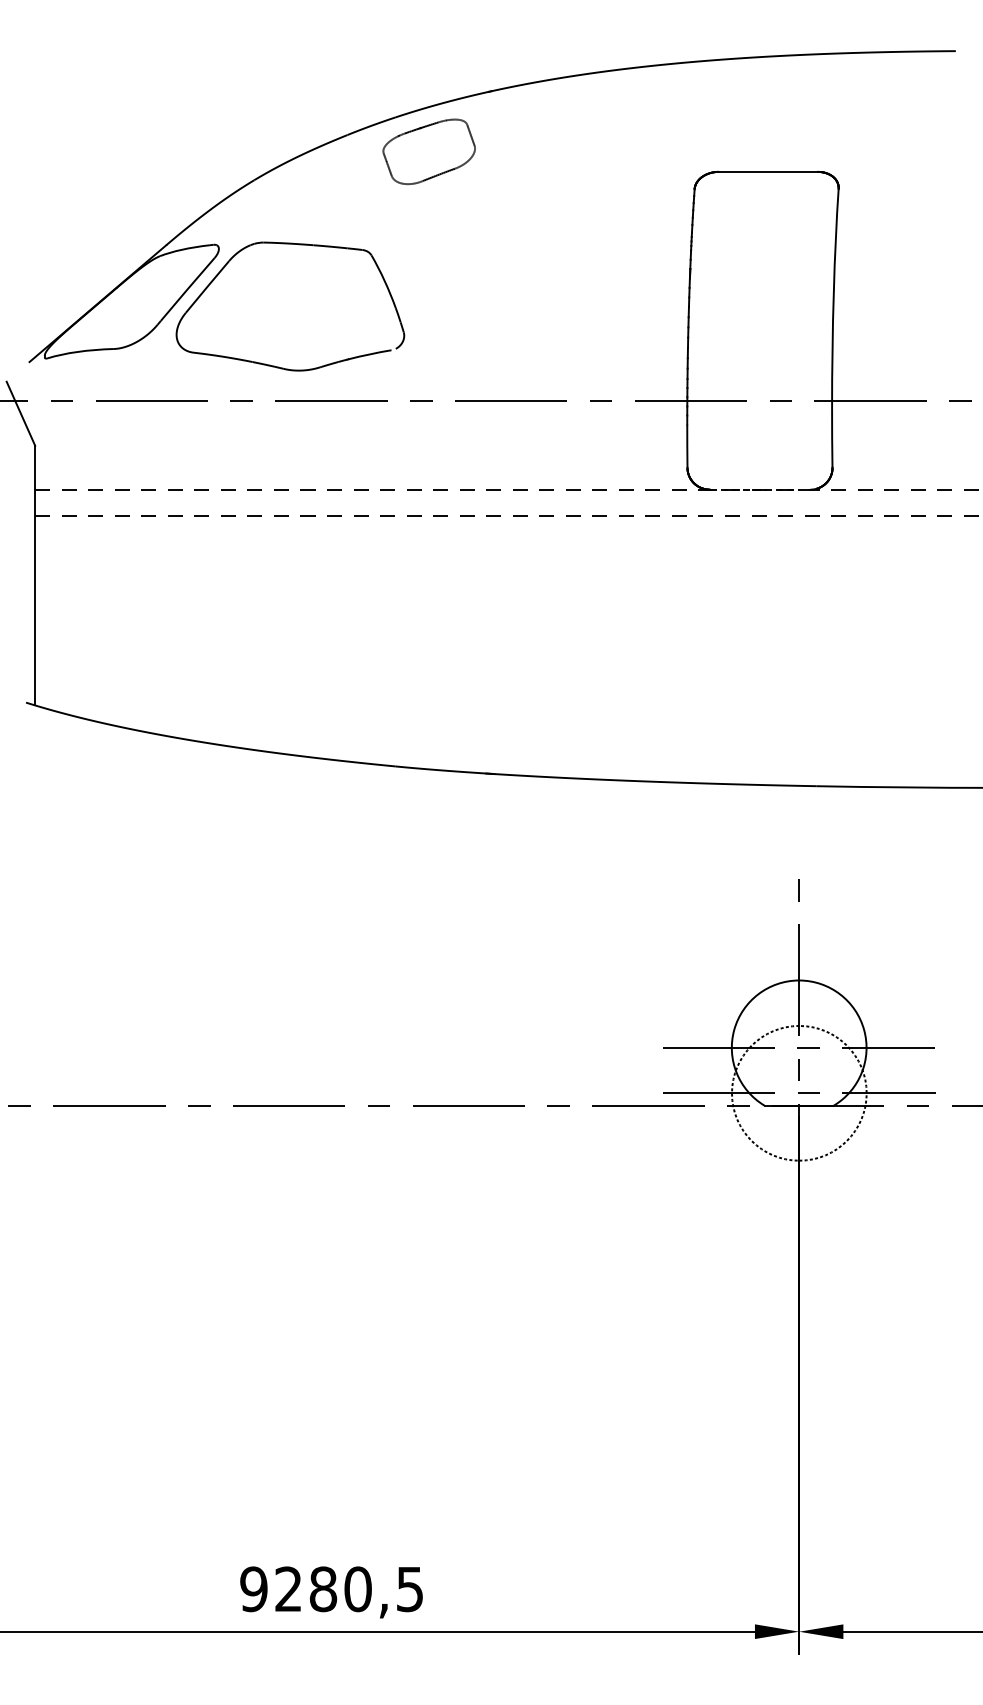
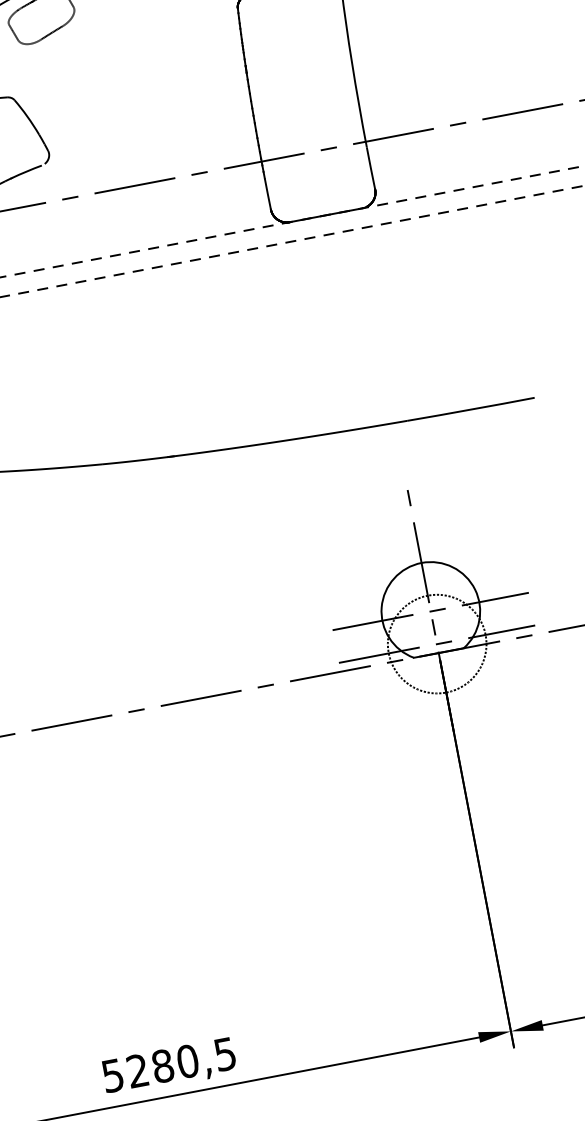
line: (760, 489) -> (326, 215), dashed -> solid
text: (253, 1589) -> (112, 1075), 9280,5 -> 5280,5

